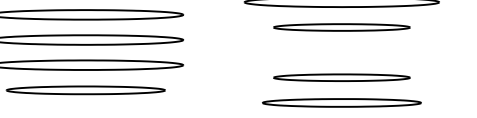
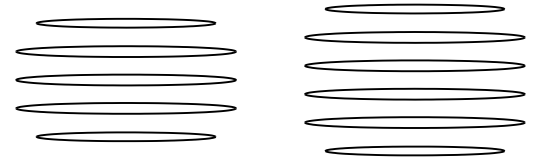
part: (341, 27) -> (414, 65), size x1.43
part: (341, 52) -> (414, 93), added
part: (341, 77) -> (414, 122), size x1.43

